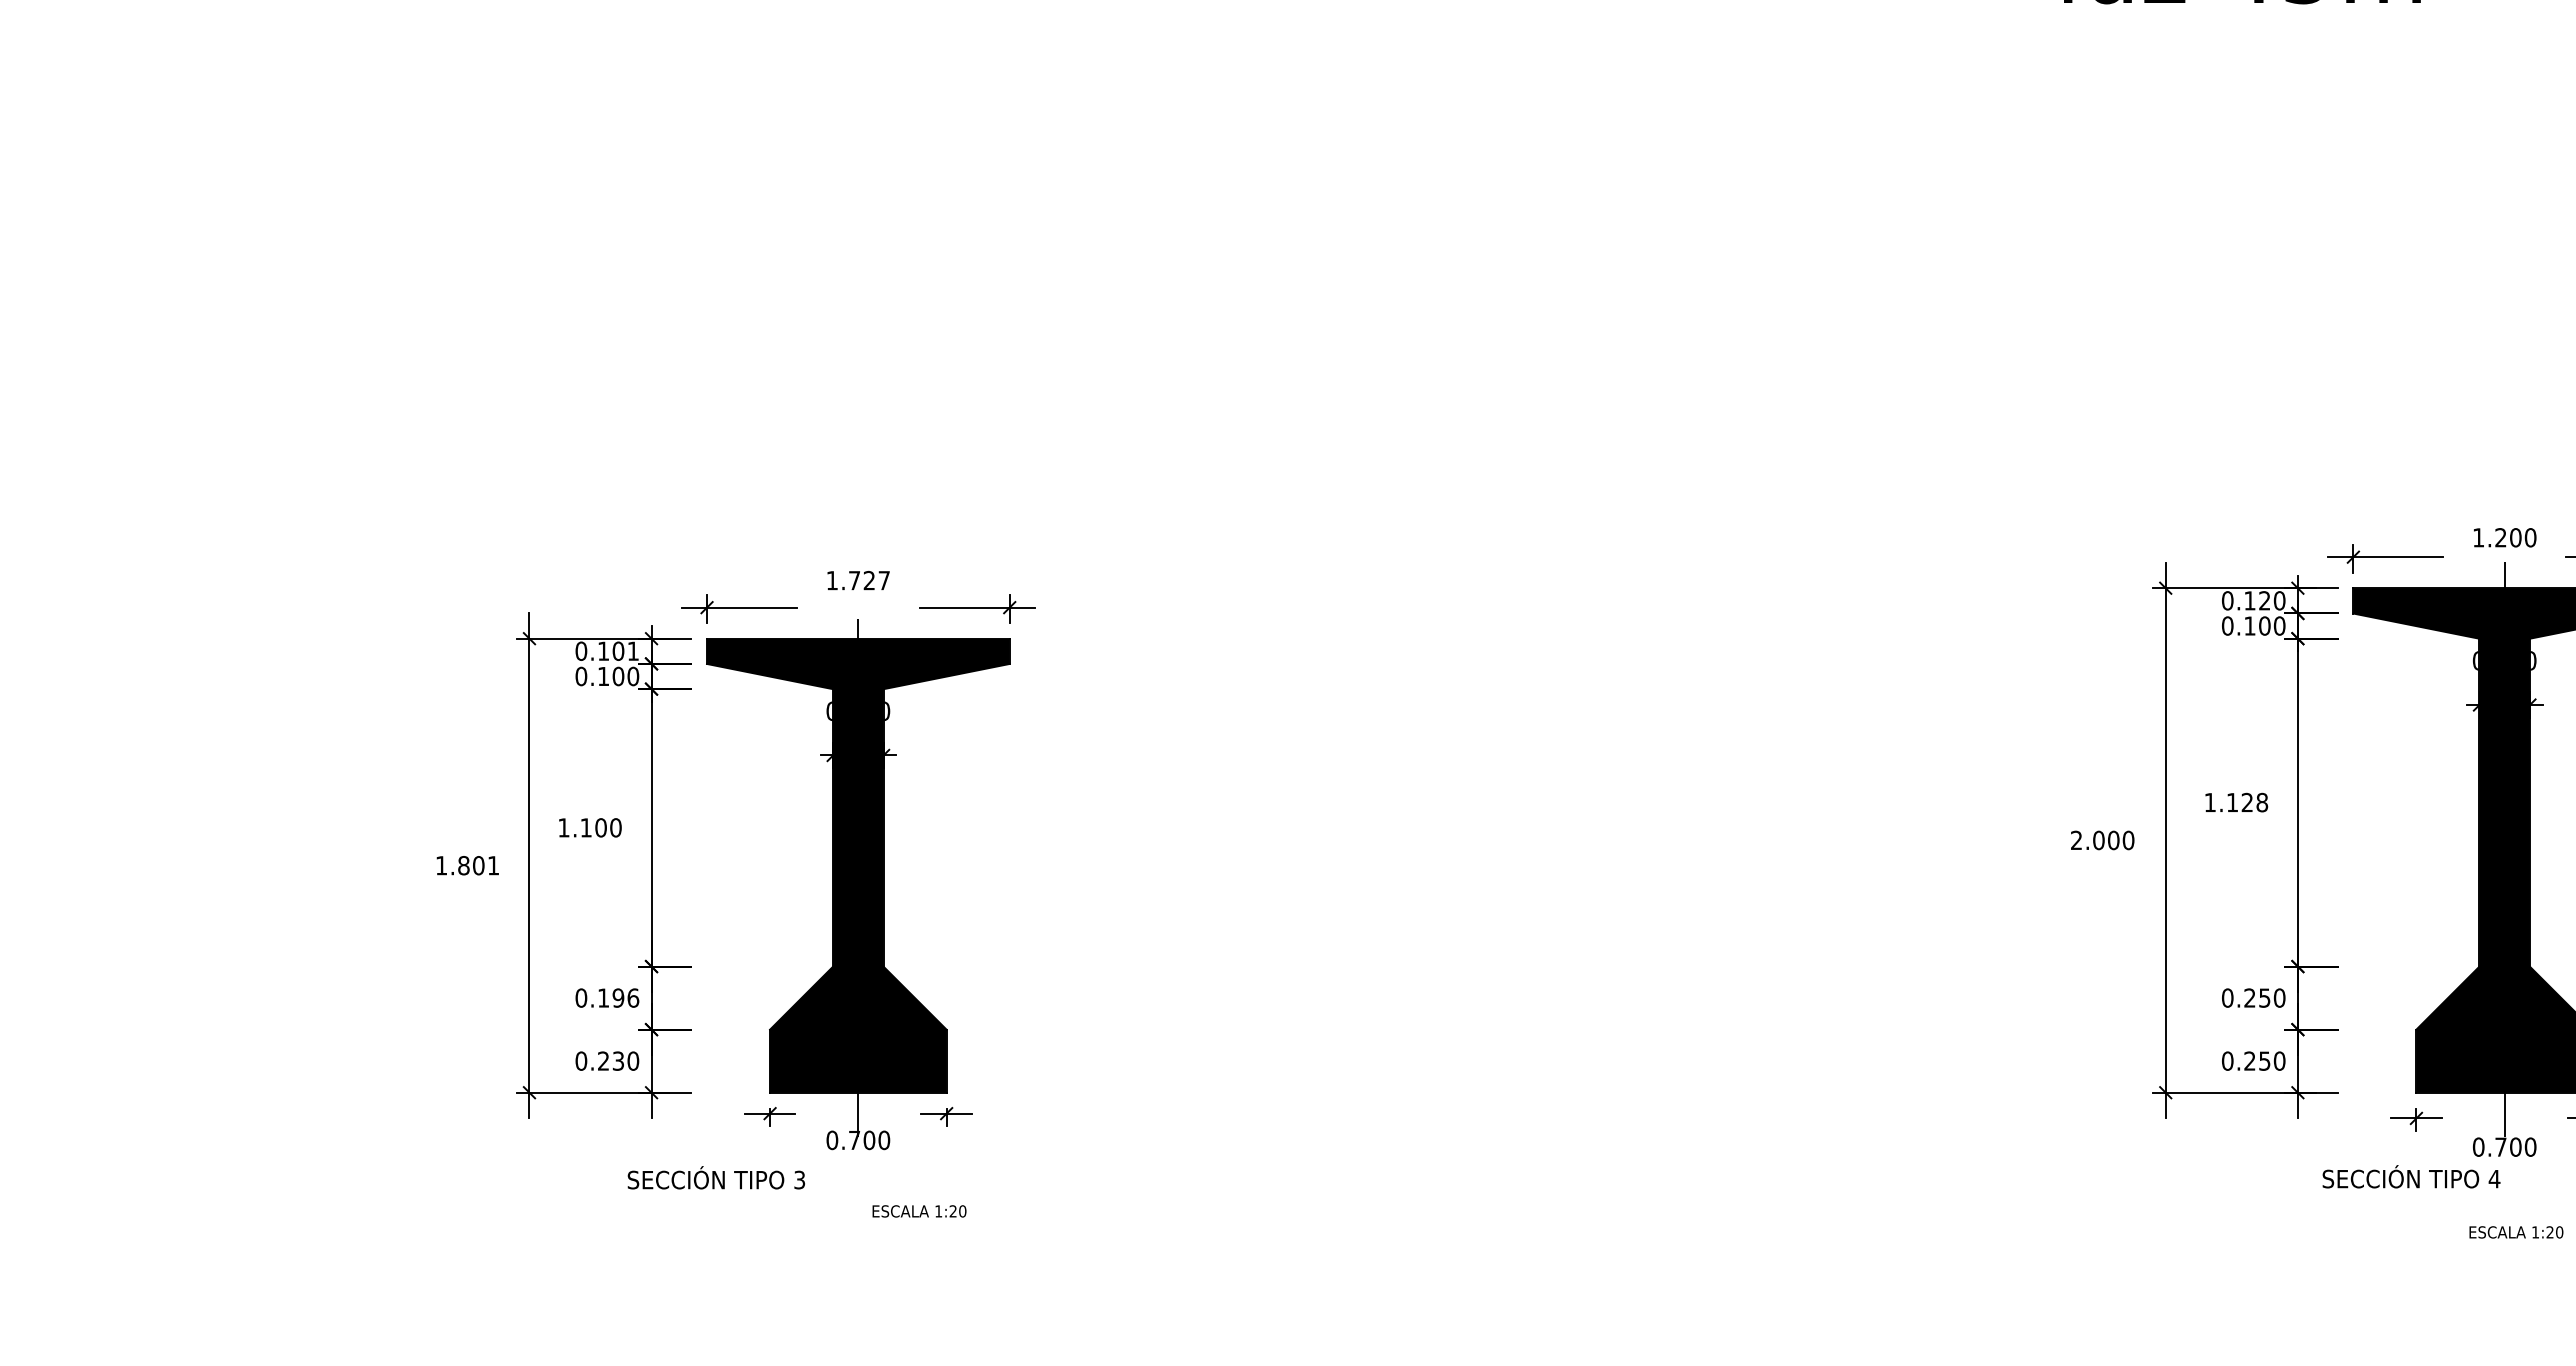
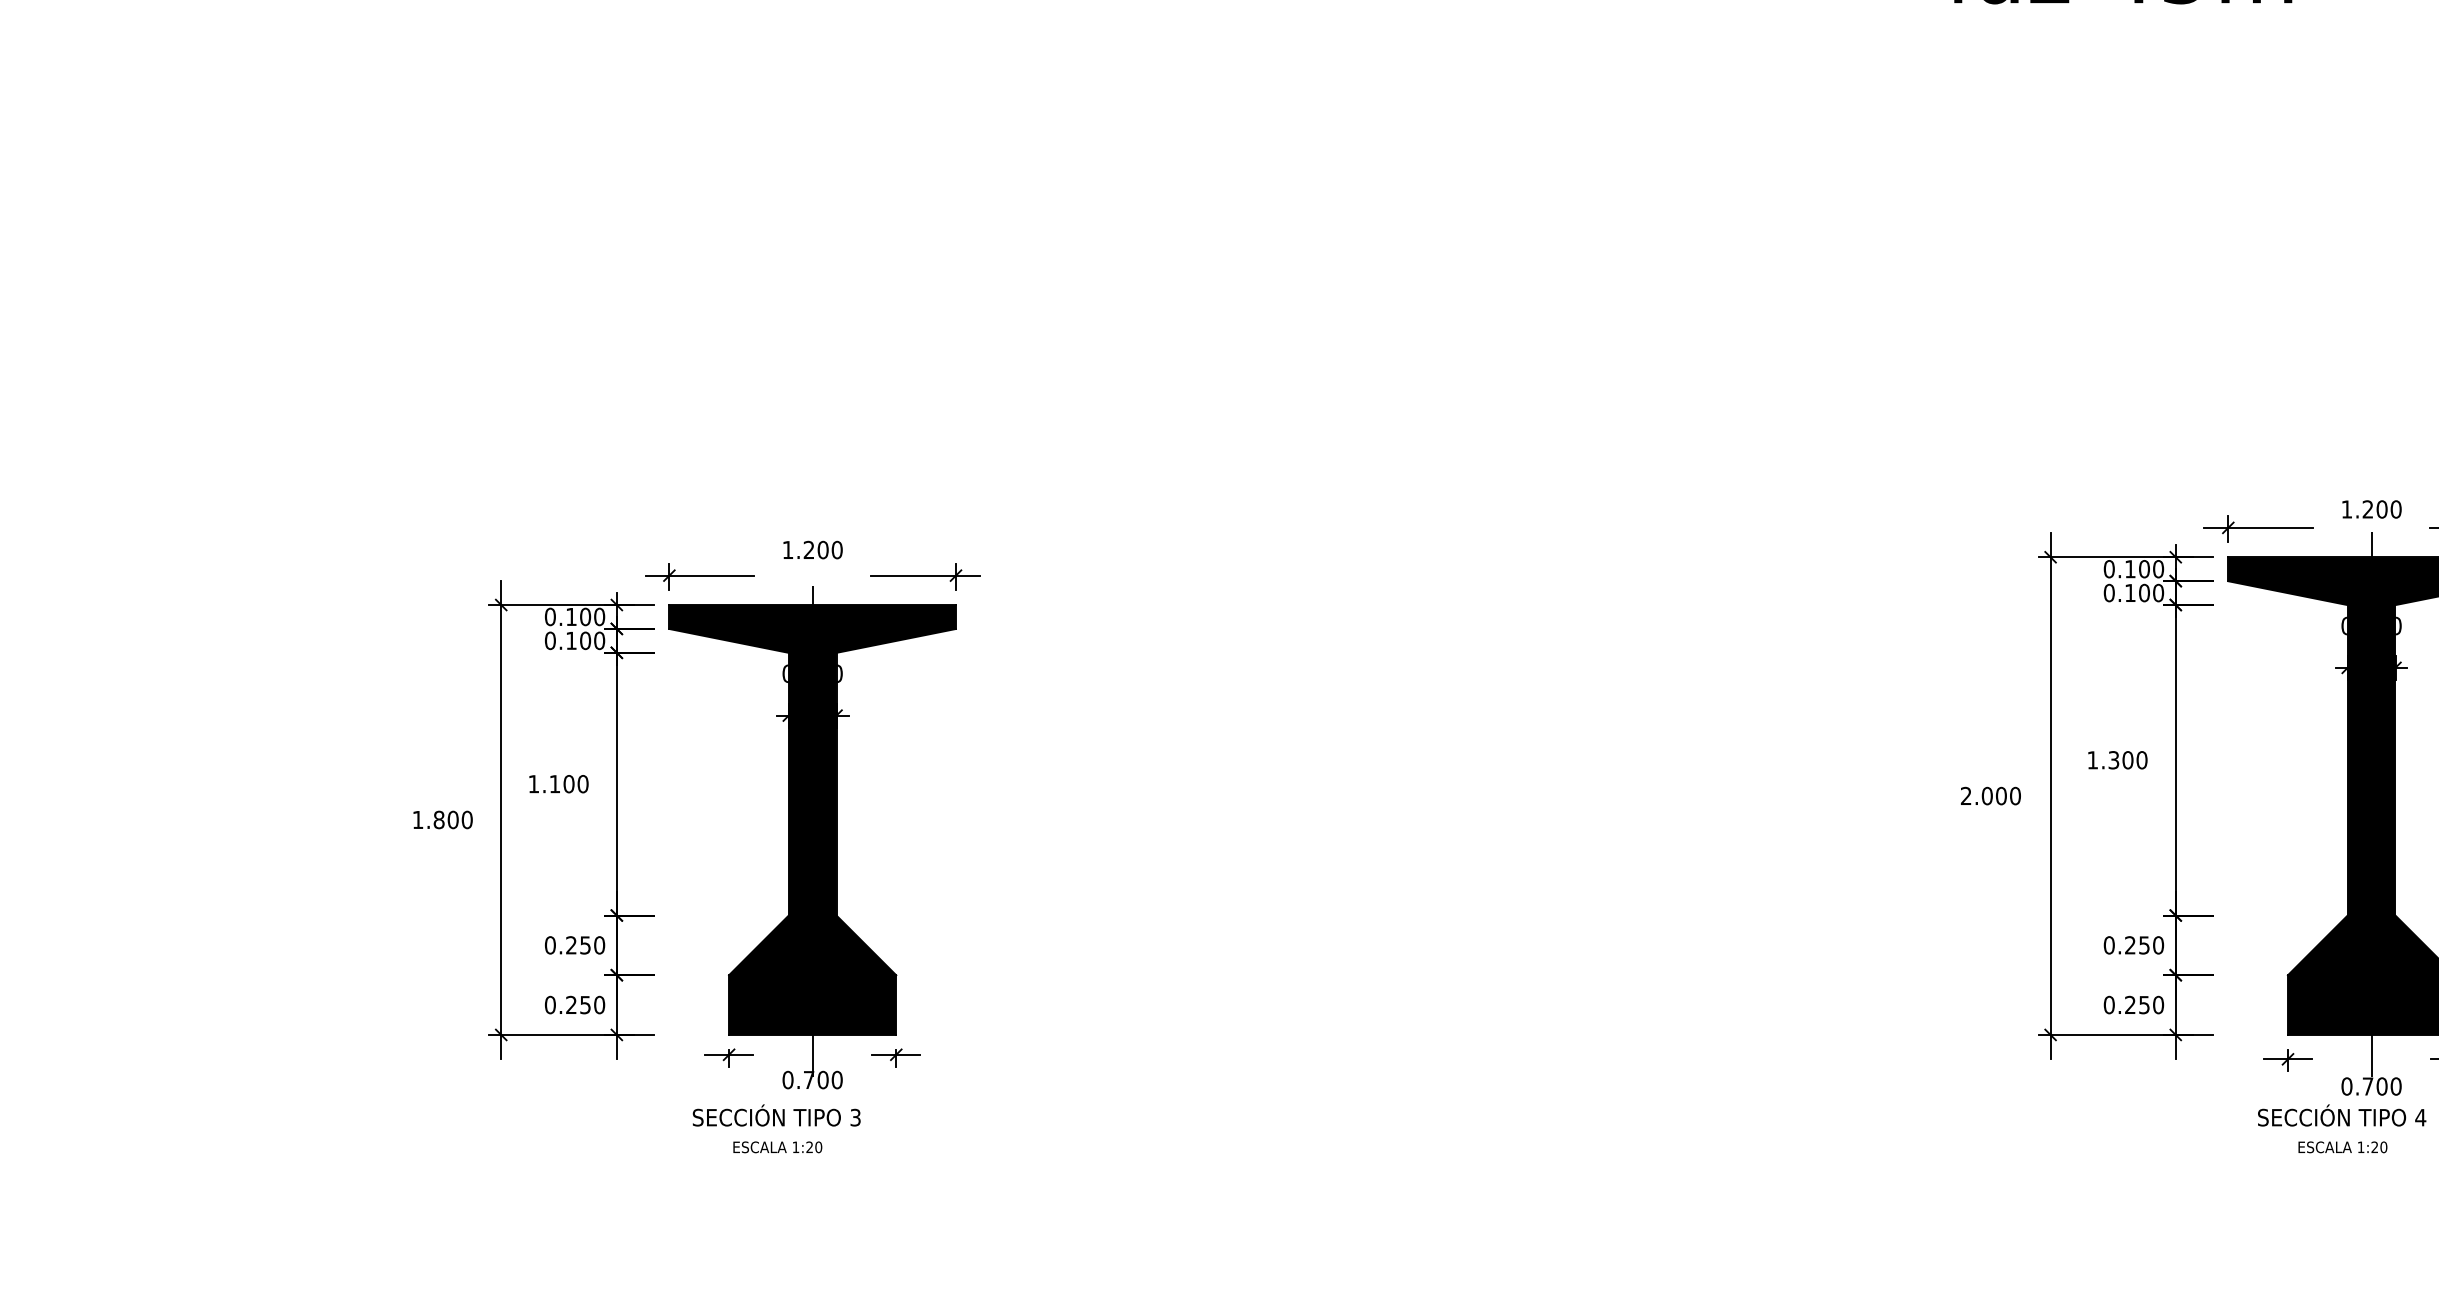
text: (869, 580) -> (823, 549), 1.727 -> 1.200
text: (2264, 600) -> (2144, 568), 0.120 -> 0.100
text: (633, 650) -> (599, 616), 0.101 -> 0.100
text: (2247, 802) -> (2128, 760), 1.128 -> 1.300
text: (493, 865) -> (467, 819), 1.801 -> 1.800
text: (618, 997) -> (585, 944), 0.196 -> 0.250
text: (618, 1060) -> (585, 1004), 0.230 -> 0.250
text: (2411, 1176) -> (2342, 1115), moved
text: (715, 1177) -> (775, 1115), moved
text: (919, 1211) -> (777, 1147), moved
text: (2516, 1232) -> (2342, 1147), moved

